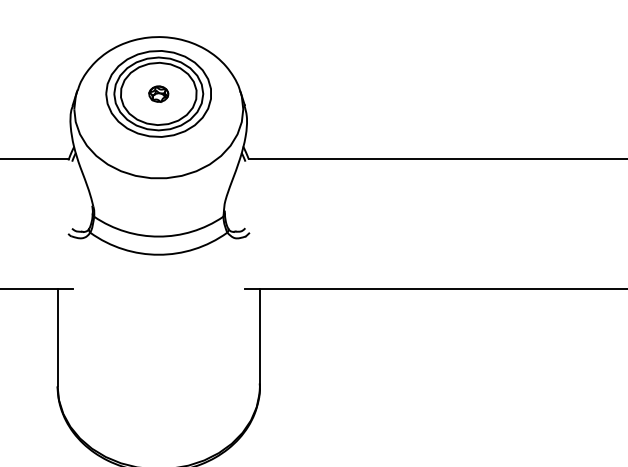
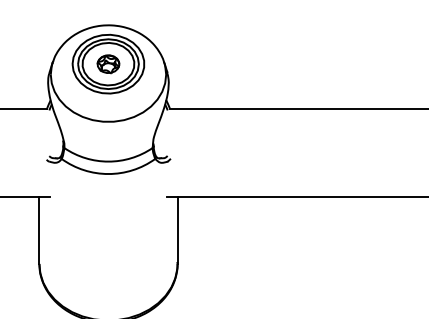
part: (158, 94) -> (108, 64), size x1.67

